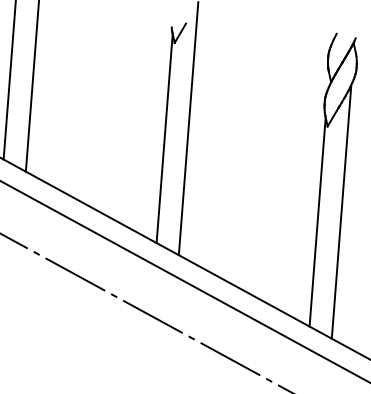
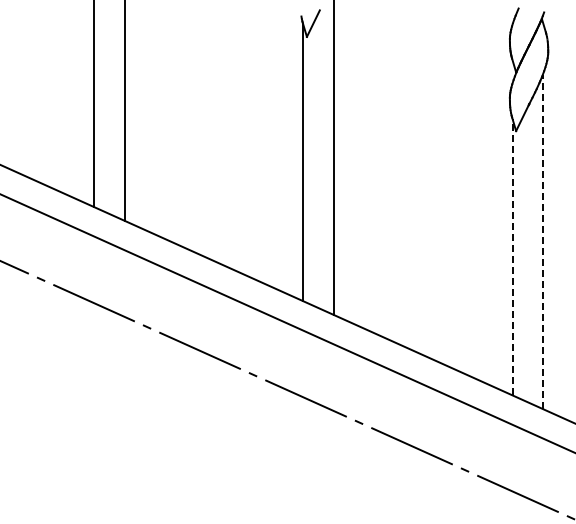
line: (341, 212) -> (543, 242), solid -> dashed
line: (317, 221) -> (512, 256), solid -> dashed

